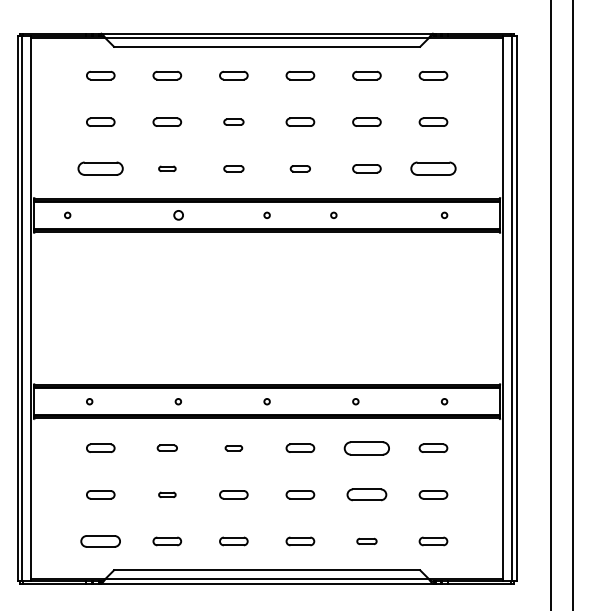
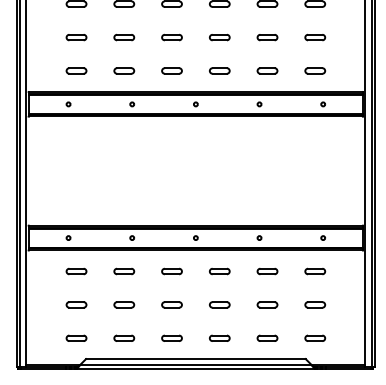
part: (233, 121) -> (171, 37), size x1.43
part: (100, 168) -> (76, 70), size x0.62
part: (167, 168) -> (124, 70), size x1.67
part: (233, 168) -> (171, 70), size x1.43
part: (300, 168) -> (219, 70), size x1.43
part: (433, 168) -> (315, 70), size x0.62
circle: (67, 214) -> (68, 103), moved
circle: (333, 214) -> (259, 103), moved
circle: (177, 215) -> (131, 104), size x0.62
part: (167, 447) -> (124, 270), size x1.43
part: (233, 447) -> (171, 270), size x1.67
part: (366, 447) -> (267, 270), size x0.62
part: (167, 494) -> (124, 304), size x1.67
part: (366, 494) -> (267, 304), size x0.71
part: (100, 541) -> (76, 338), size x0.71
part: (366, 541) -> (267, 338), size x1.43

